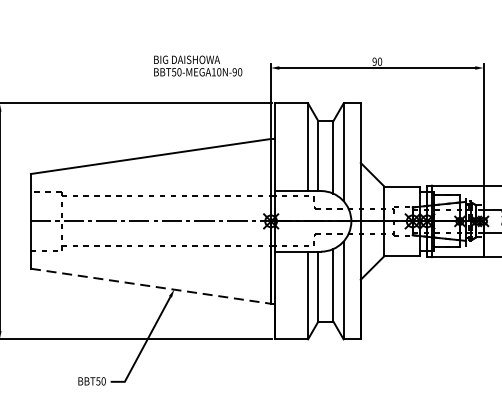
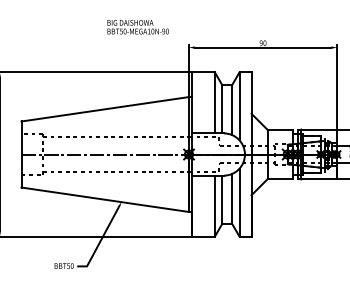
text: (197, 66) -> (137, 27), moved
line: (151, 285) -> (105, 199), dashed -> solid

